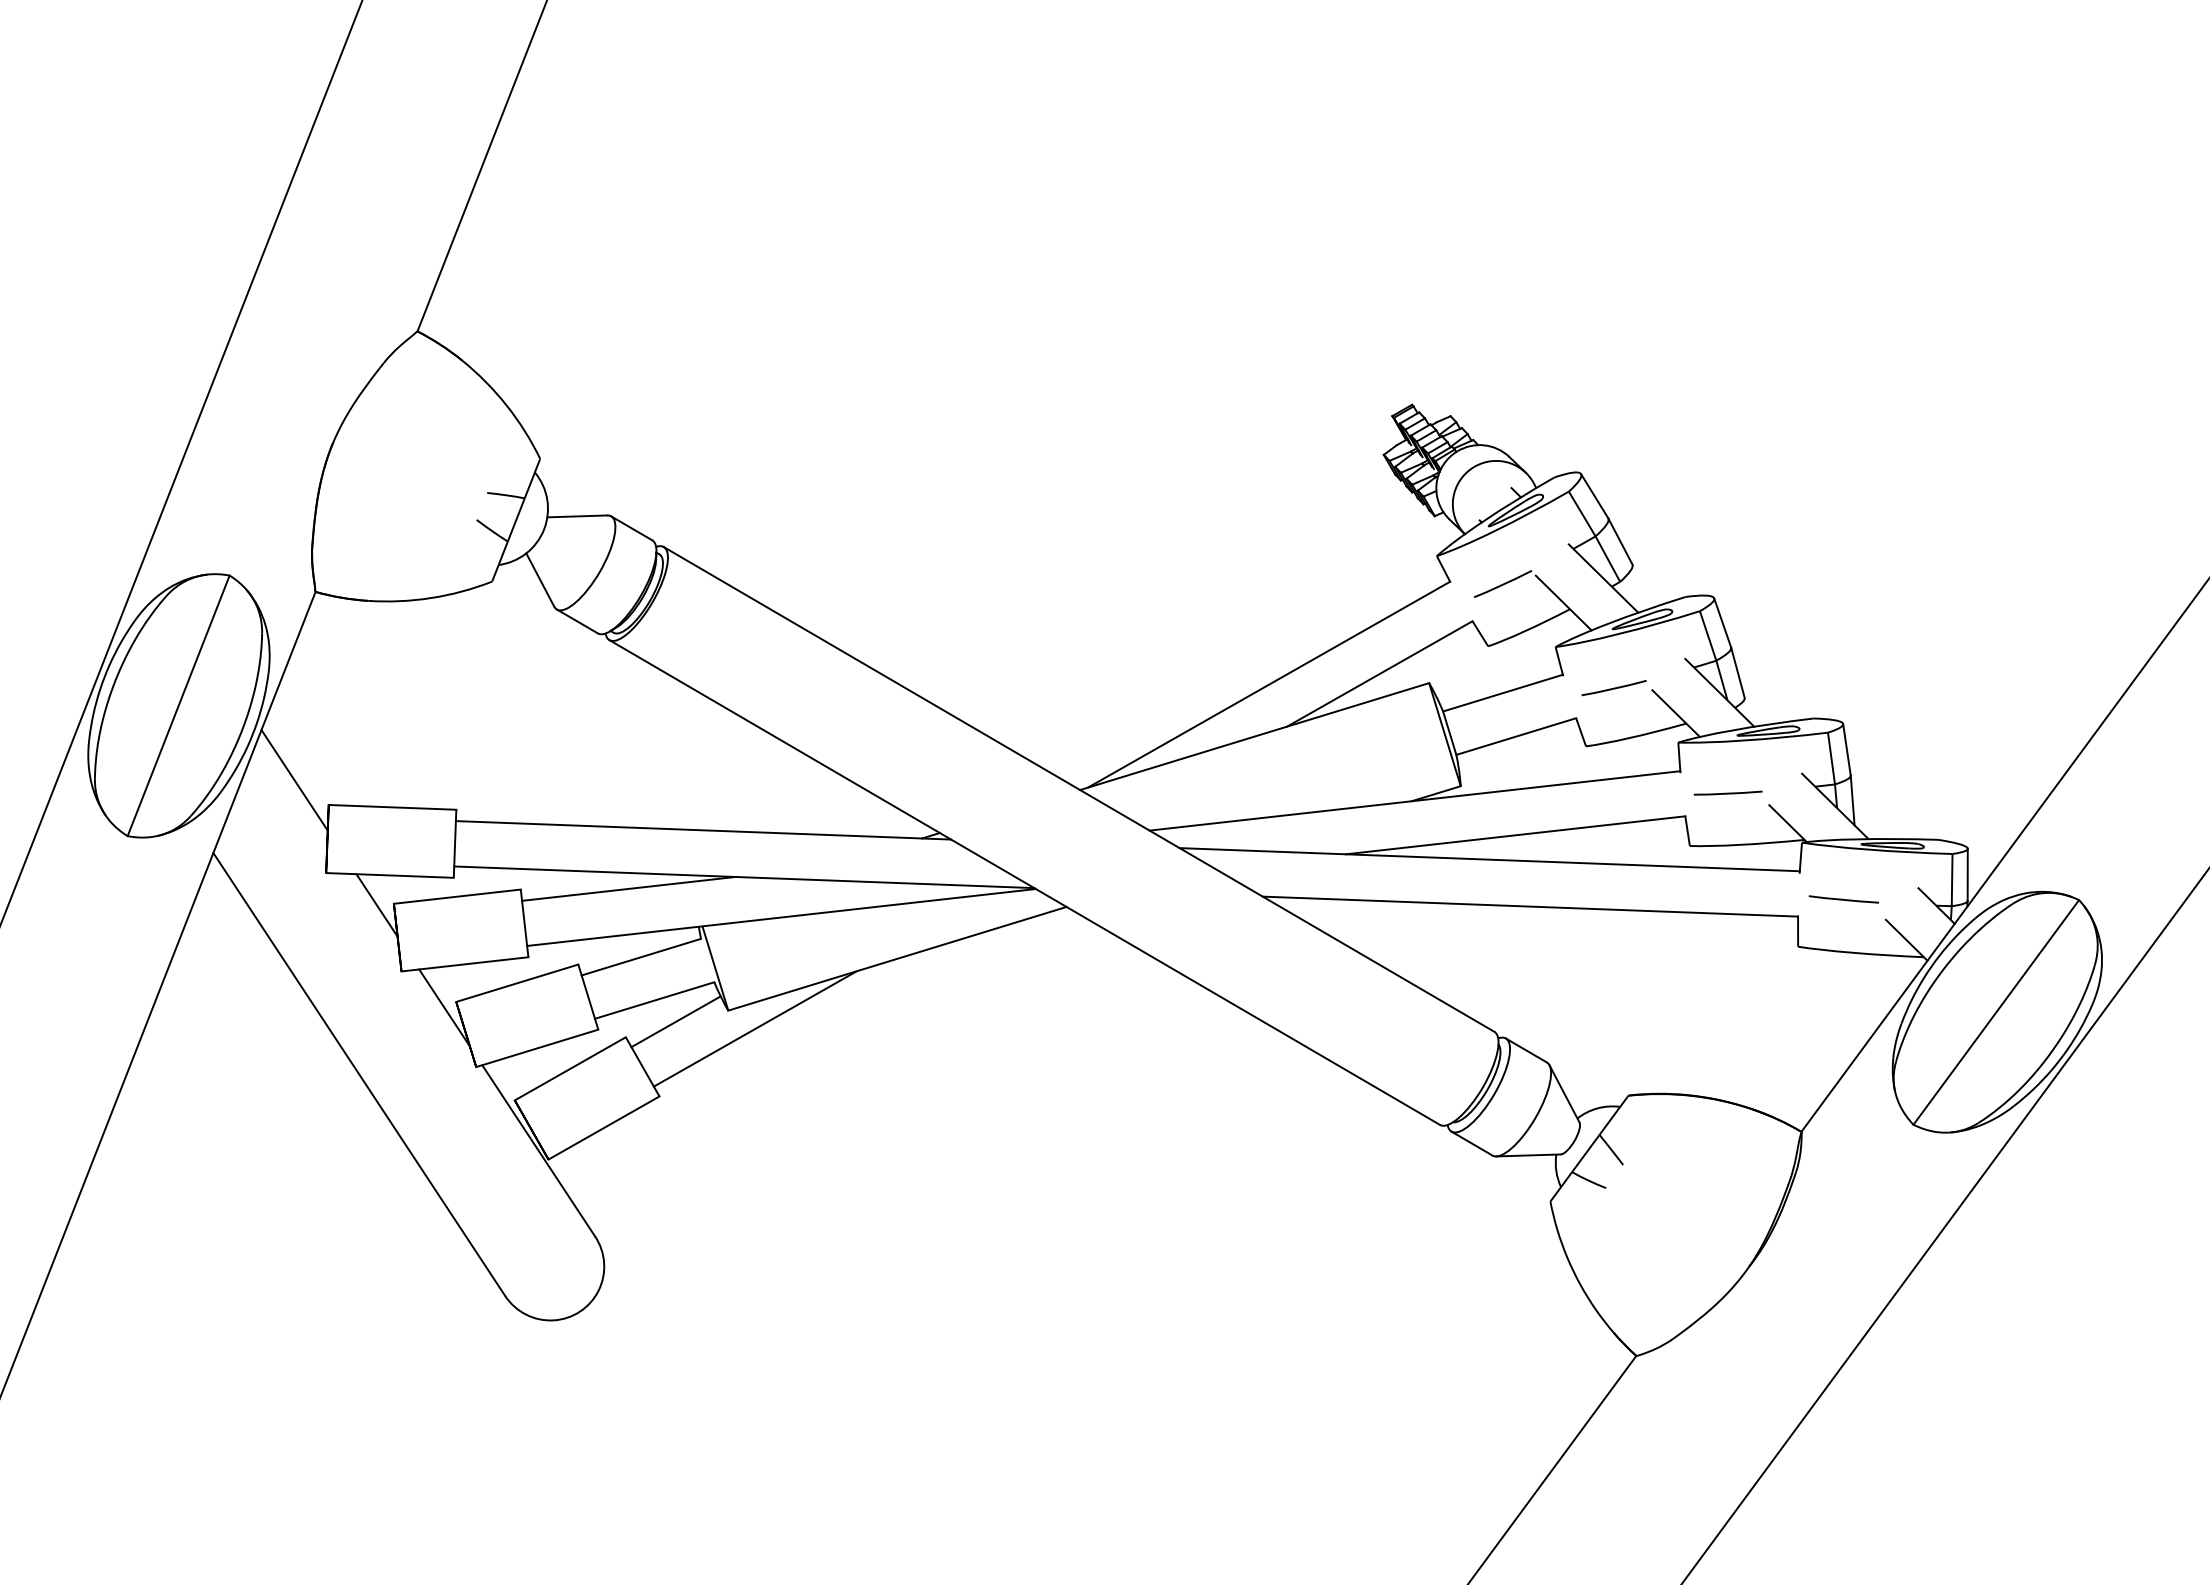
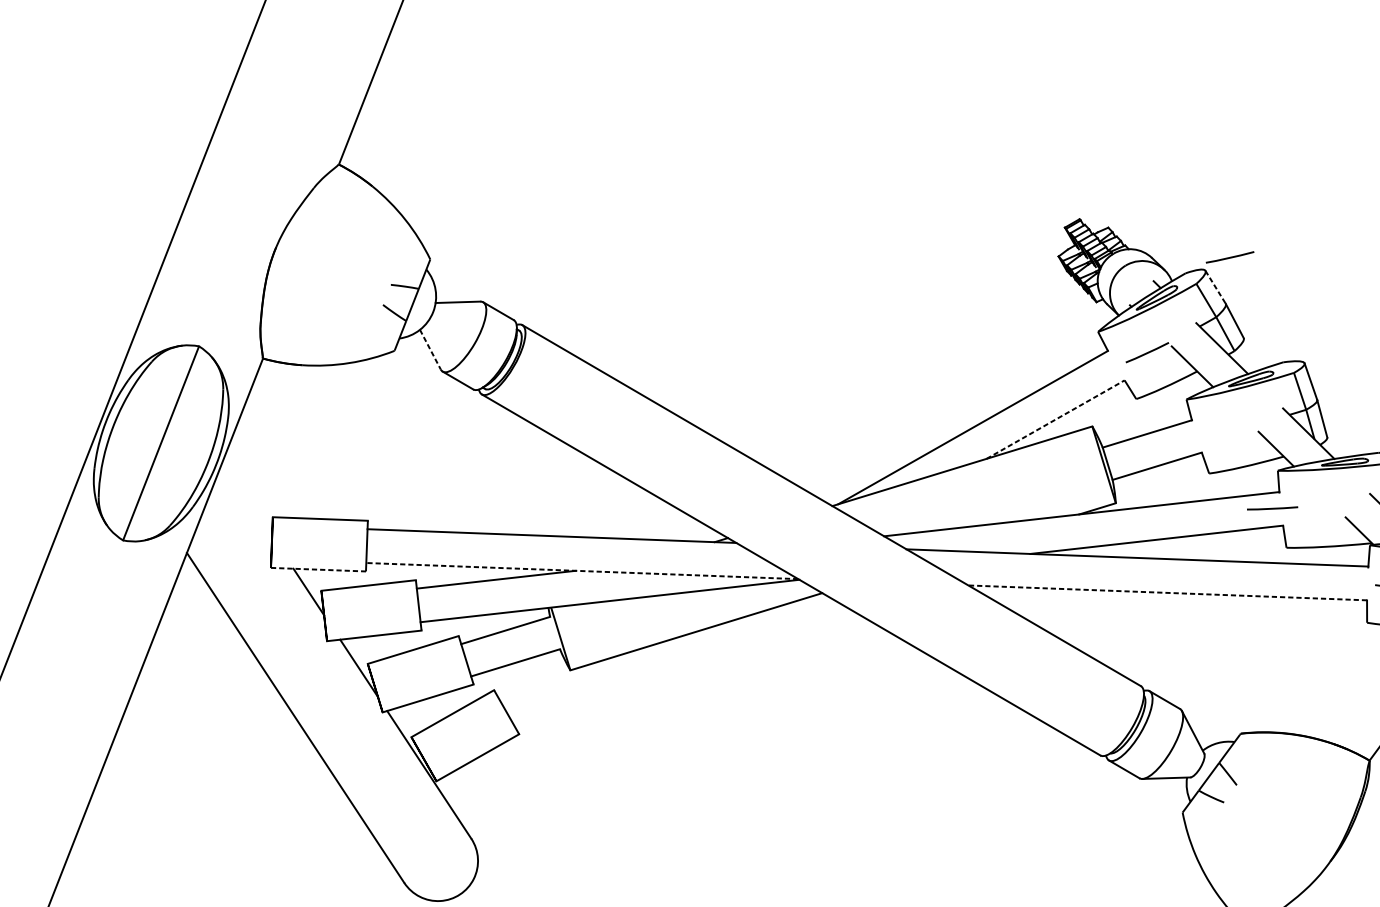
line: (1594, 496) -> (1215, 287), solid -> dashed
line: (540, 580) -> (430, 350), solid -> dashed
line: (1379, 673) -> (1055, 419), solid -> dashed
line: (1613, 688) -> (1229, 257), moved
line: (294, 780) -> (247, 498), removed
line: (1727, 792) -> (1272, 507), moved
line: (390, 875) -> (318, 569), solid -> dashed
line: (743, 877) -> (581, 571), solid -> dashed
line: (1530, 906) -> (1167, 592), solid -> dashed
line: (675, 1021) -> (531, 678), removed
line: (754, 1028) -> (589, 683), removed

